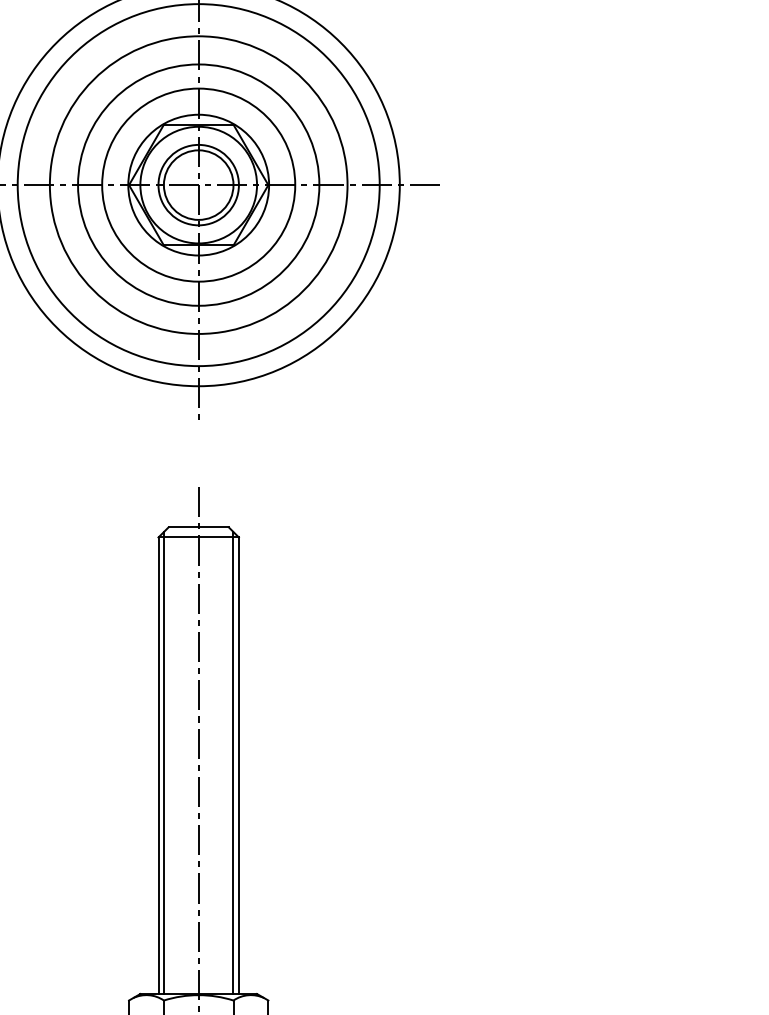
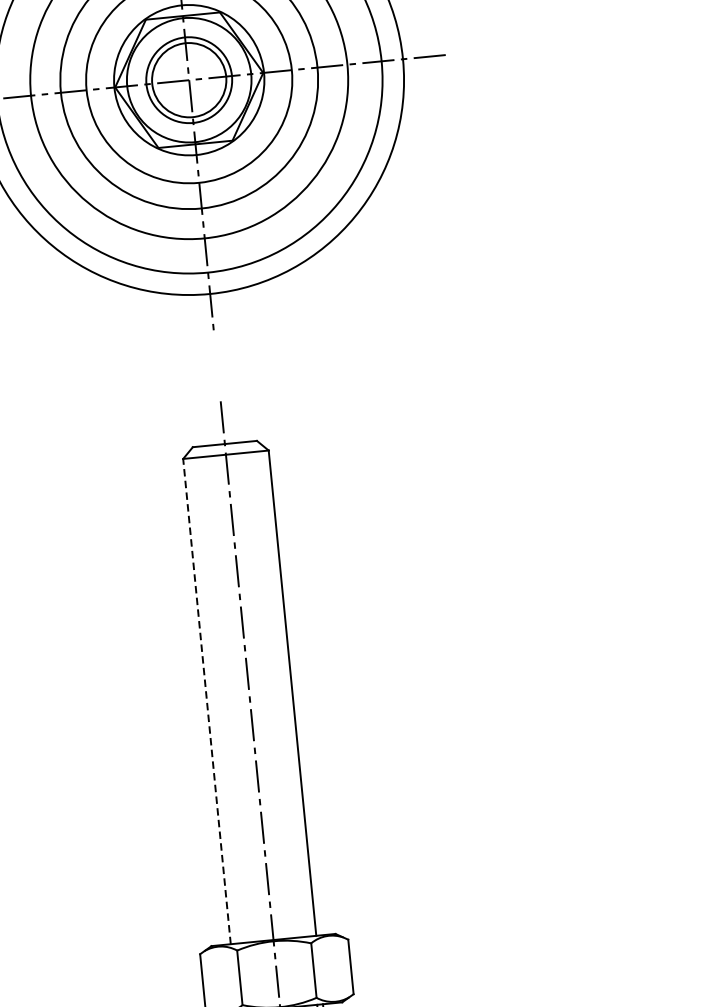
line: (163, 763) -> (212, 698), removed
line: (233, 763) -> (286, 691), removed
line: (158, 765) -> (206, 701), solid -> dashed

